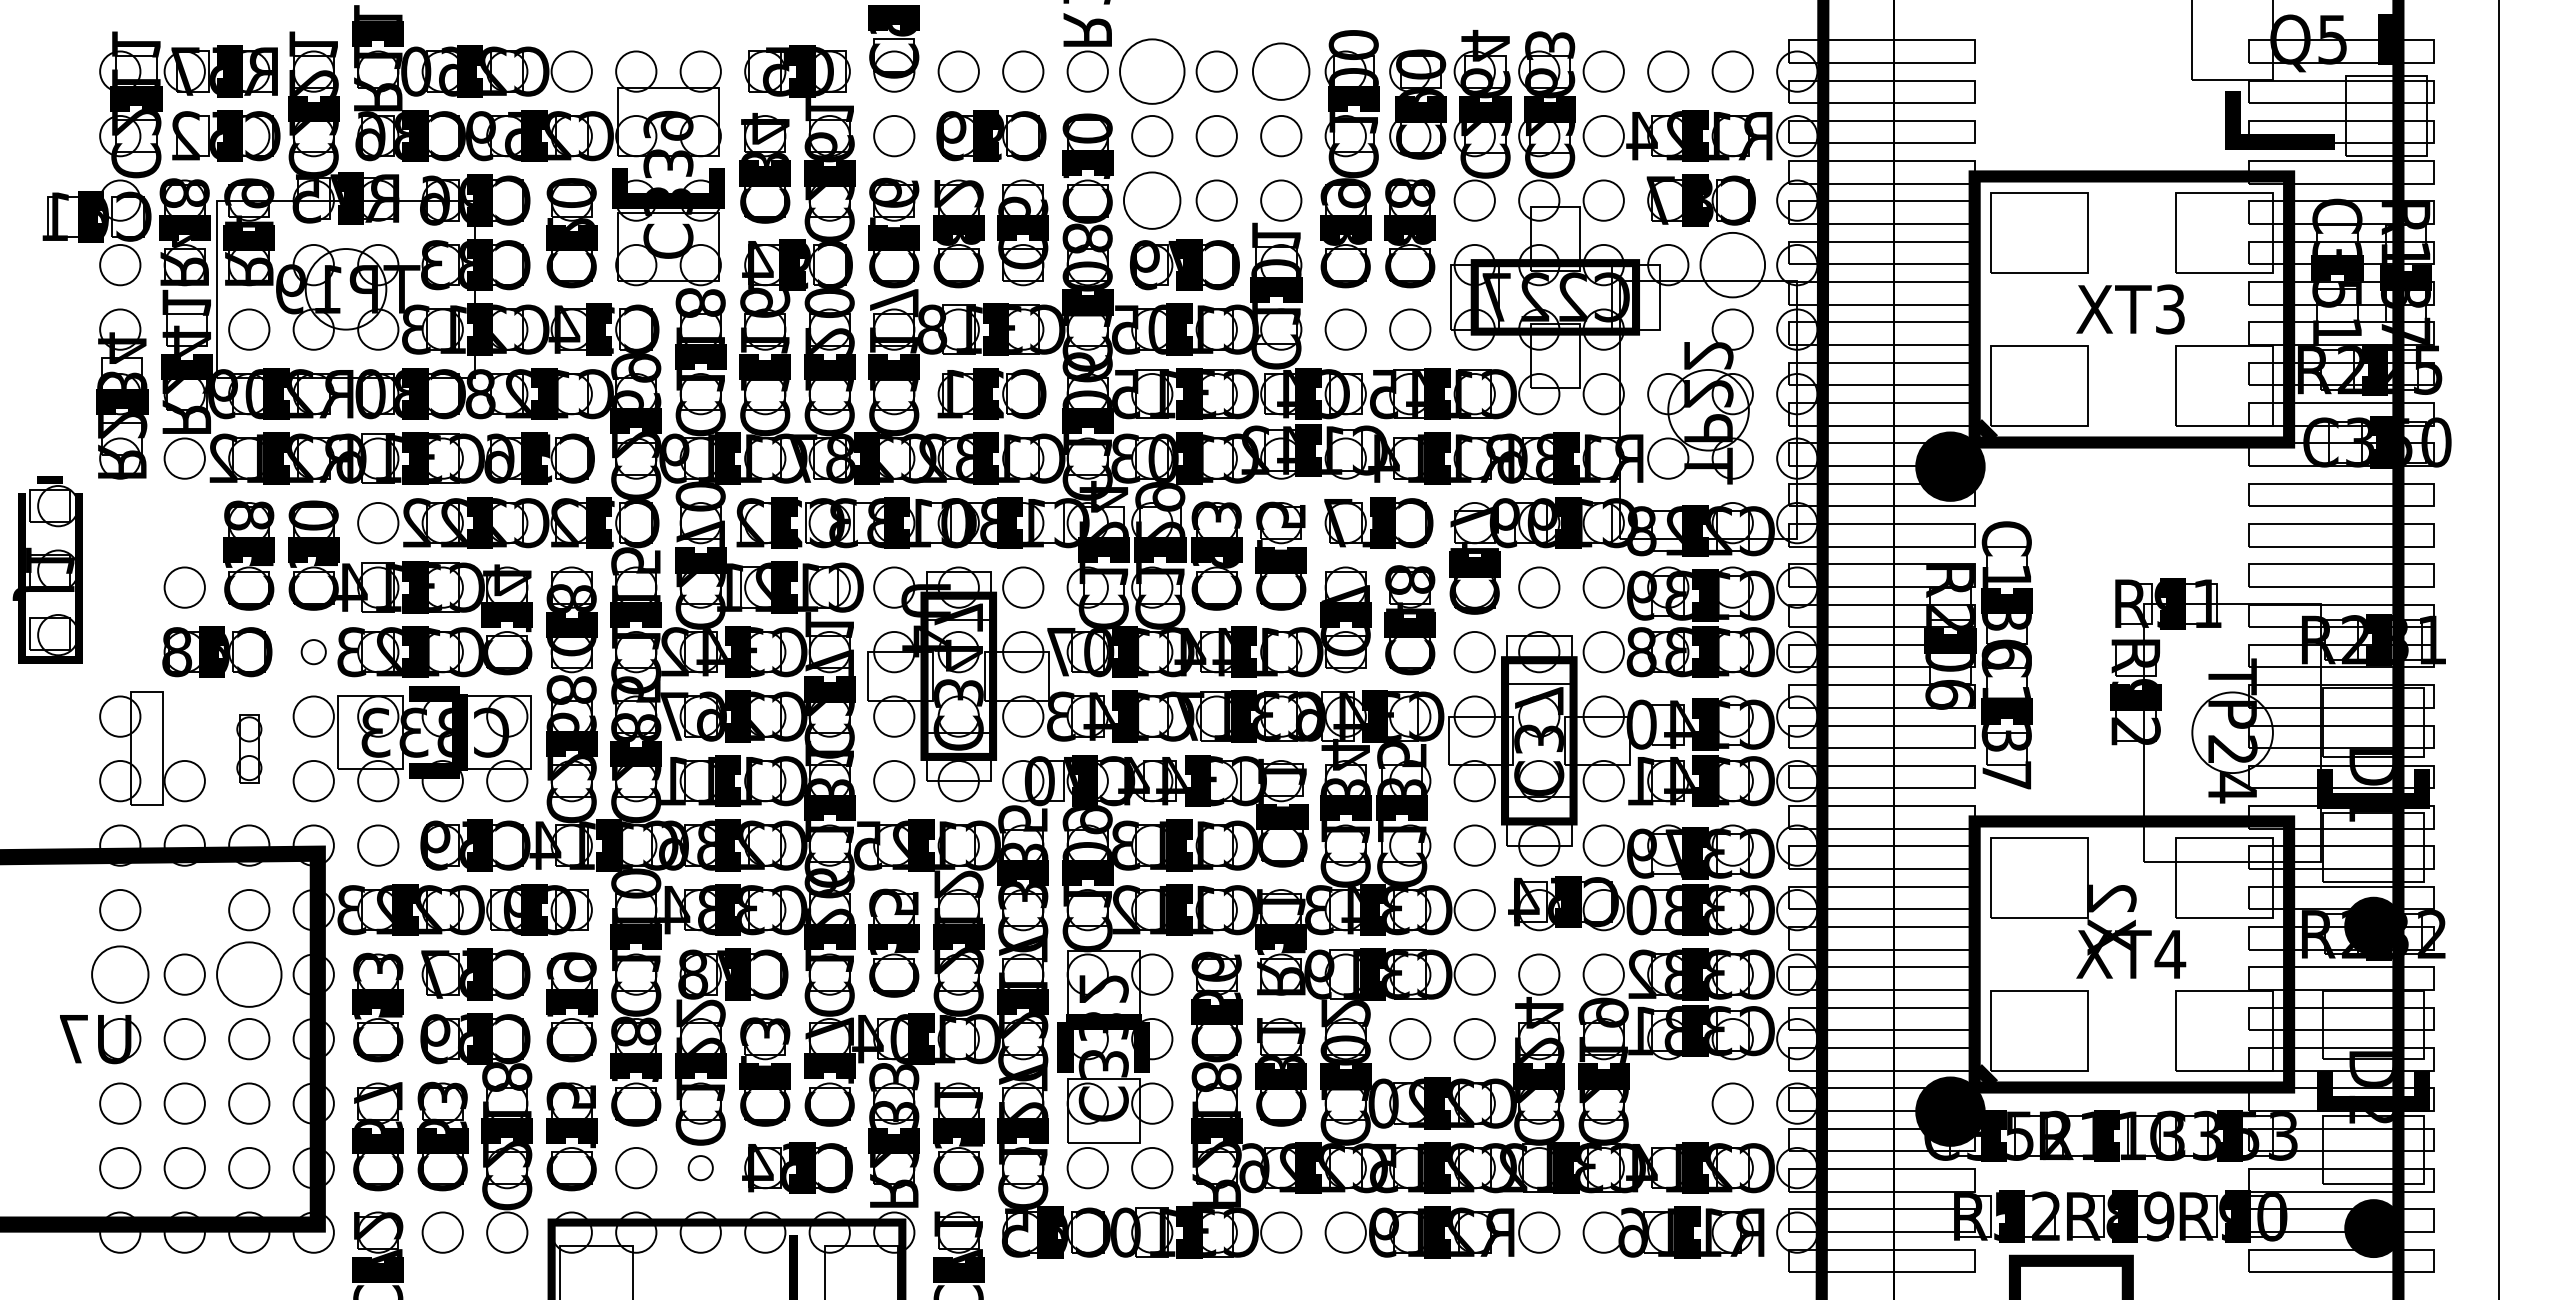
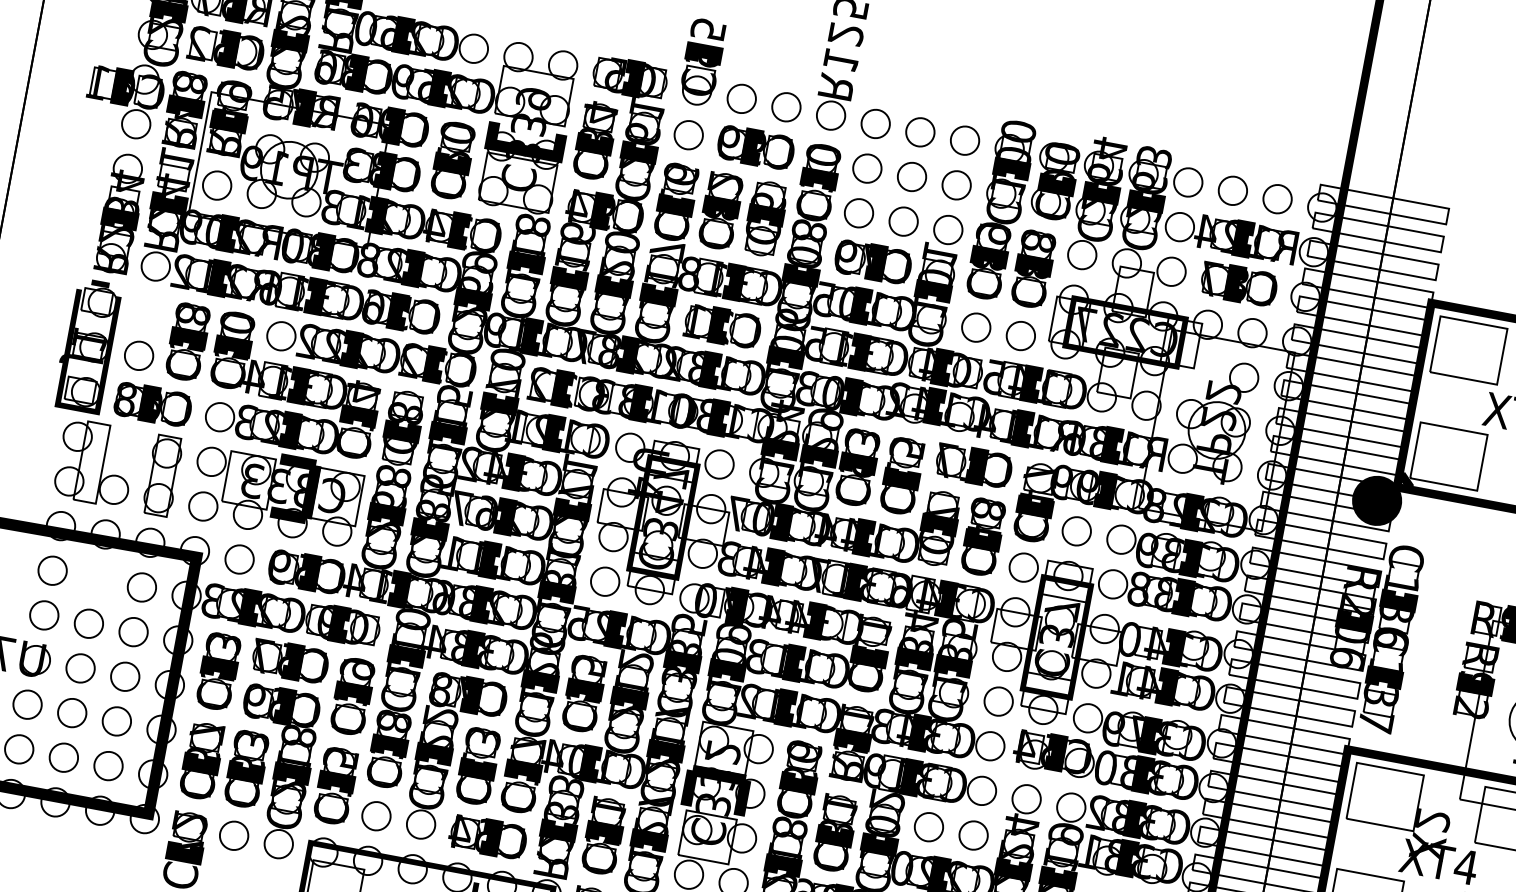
circle: (1152, 71) -> (875, 123), size x0.62
circle: (1281, 71) -> (965, 140), size x0.71
circle: (1152, 200) -> (859, 213), size x0.71
circle: (1732, 264) -> (1252, 332), size x0.62
part: (47, 569) -> (87, 345), moved
circle: (313, 651) -> (219, 416), size x1.67
part: (249, 748) -> (163, 475), size x1.67
circle: (120, 974) -> (44, 615), size x0.71
circle: (249, 974) -> (133, 632), size x0.62
circle: (700, 1167) -> (420, 824), size x1.67

